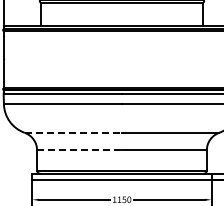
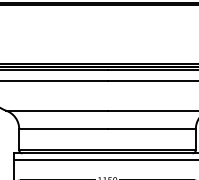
line: (73, 132) -> (57, 110), dashed -> solid
line: (80, 150) -> (64, 129), dashed -> solid

